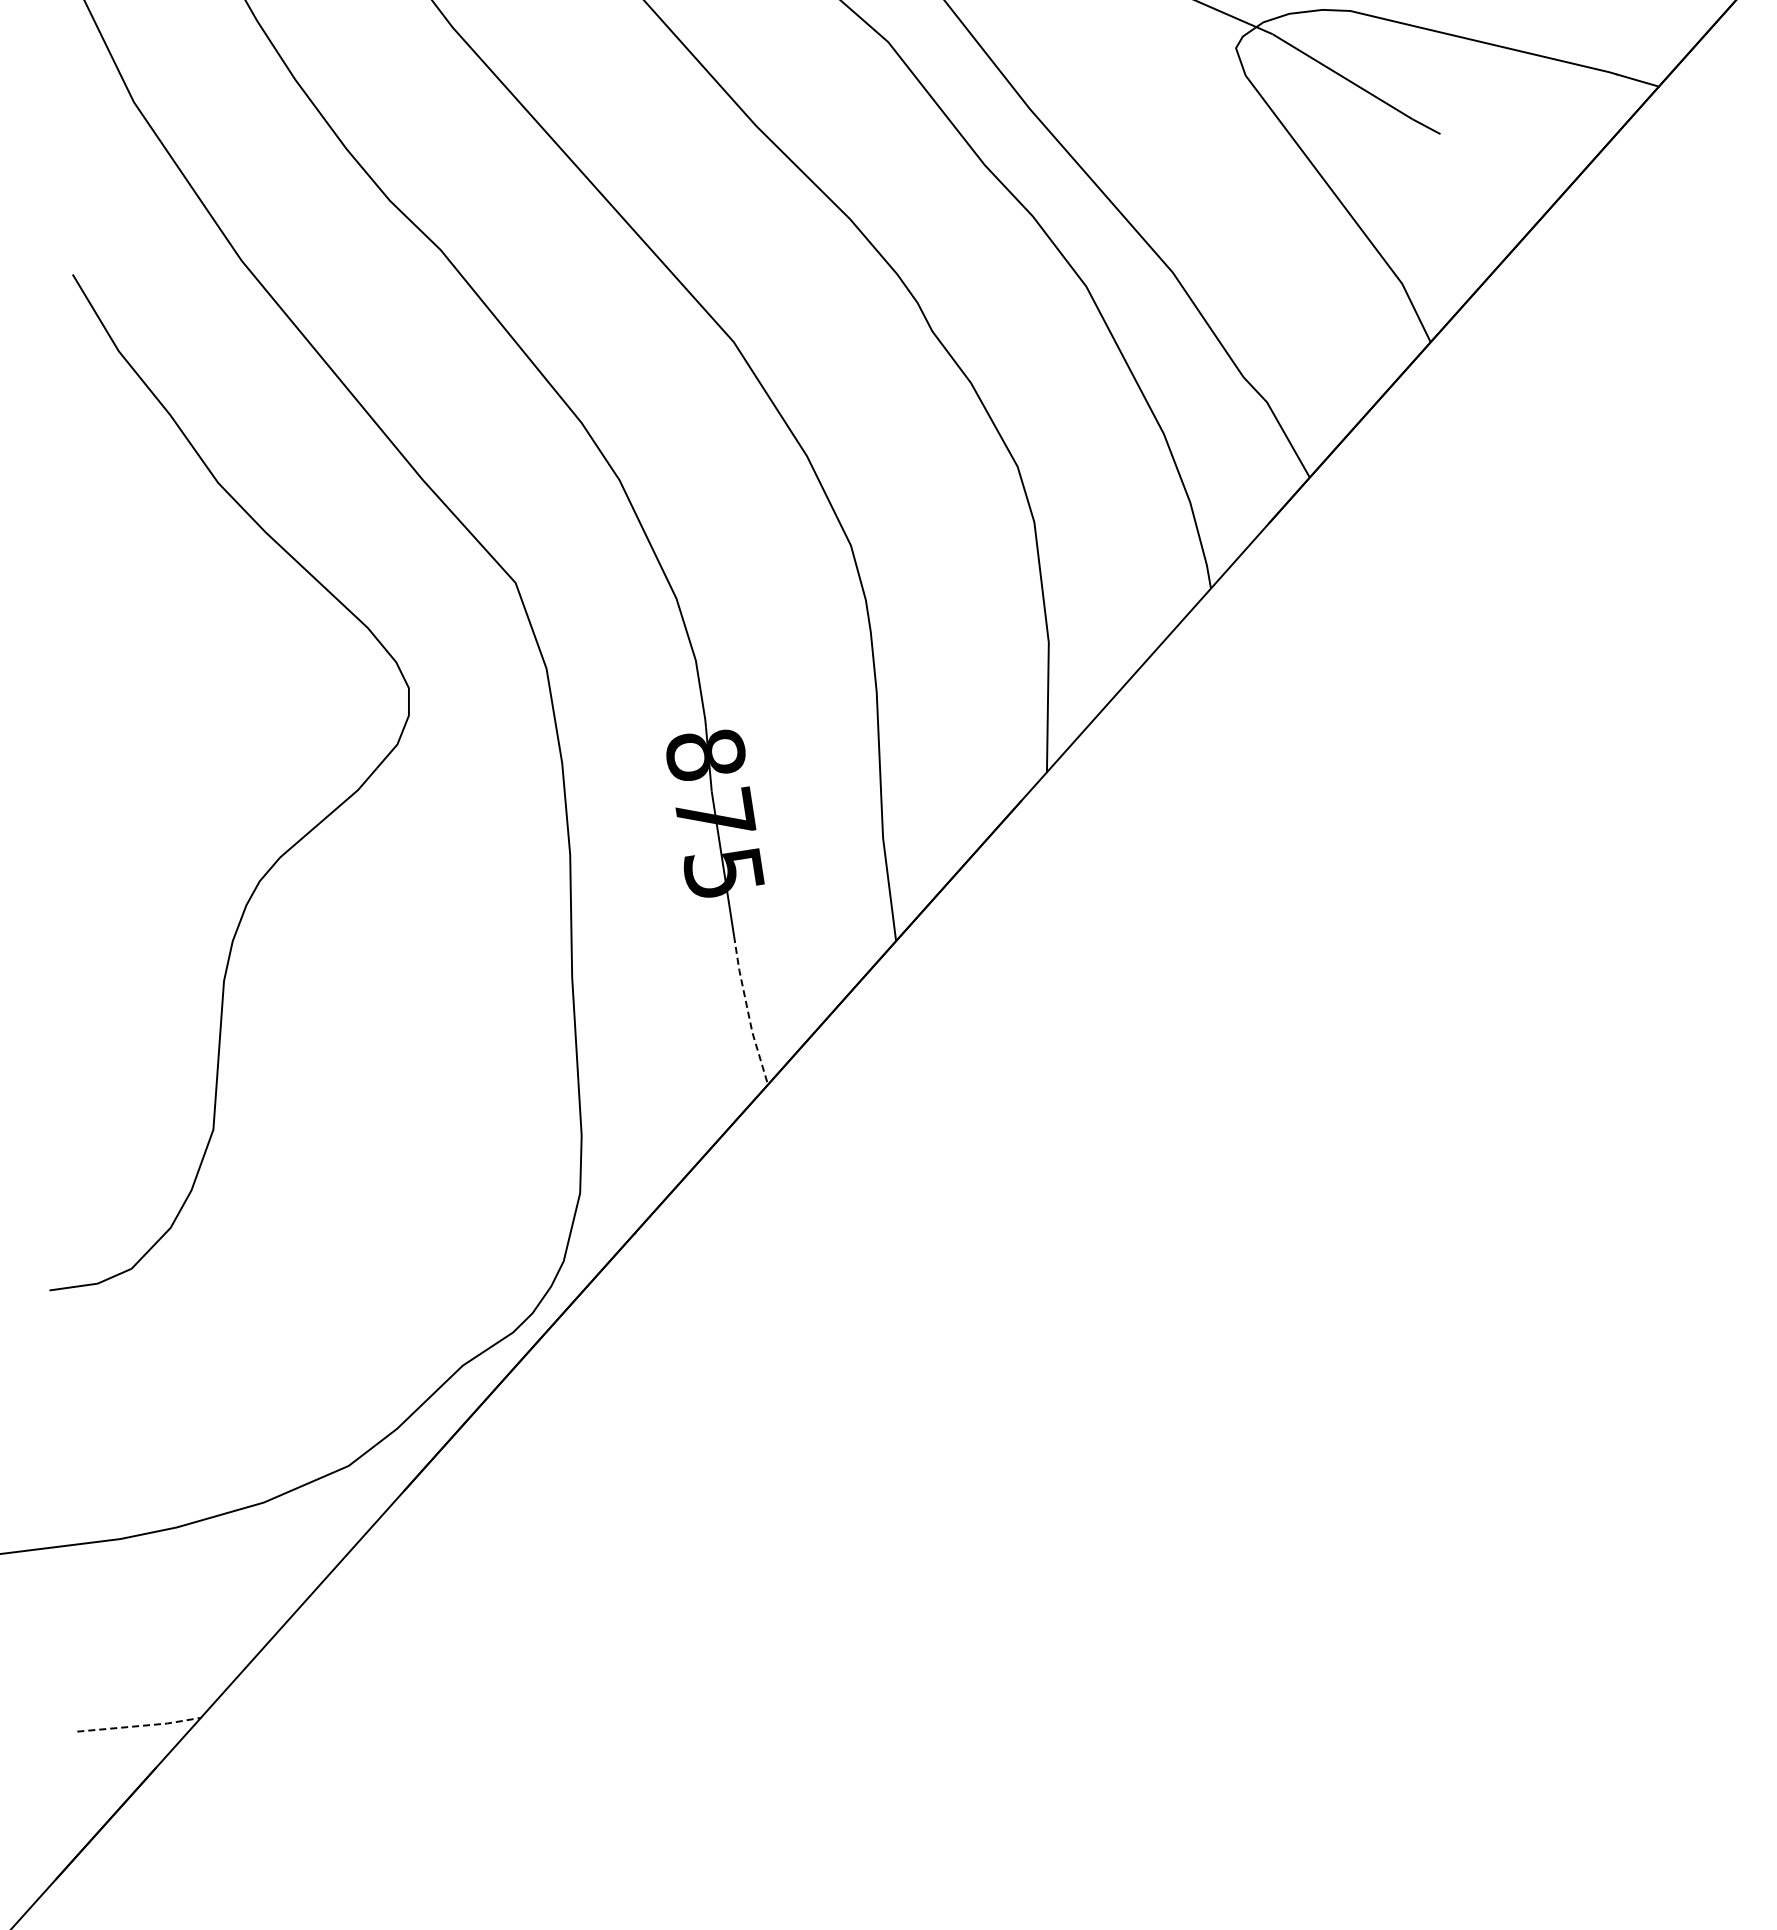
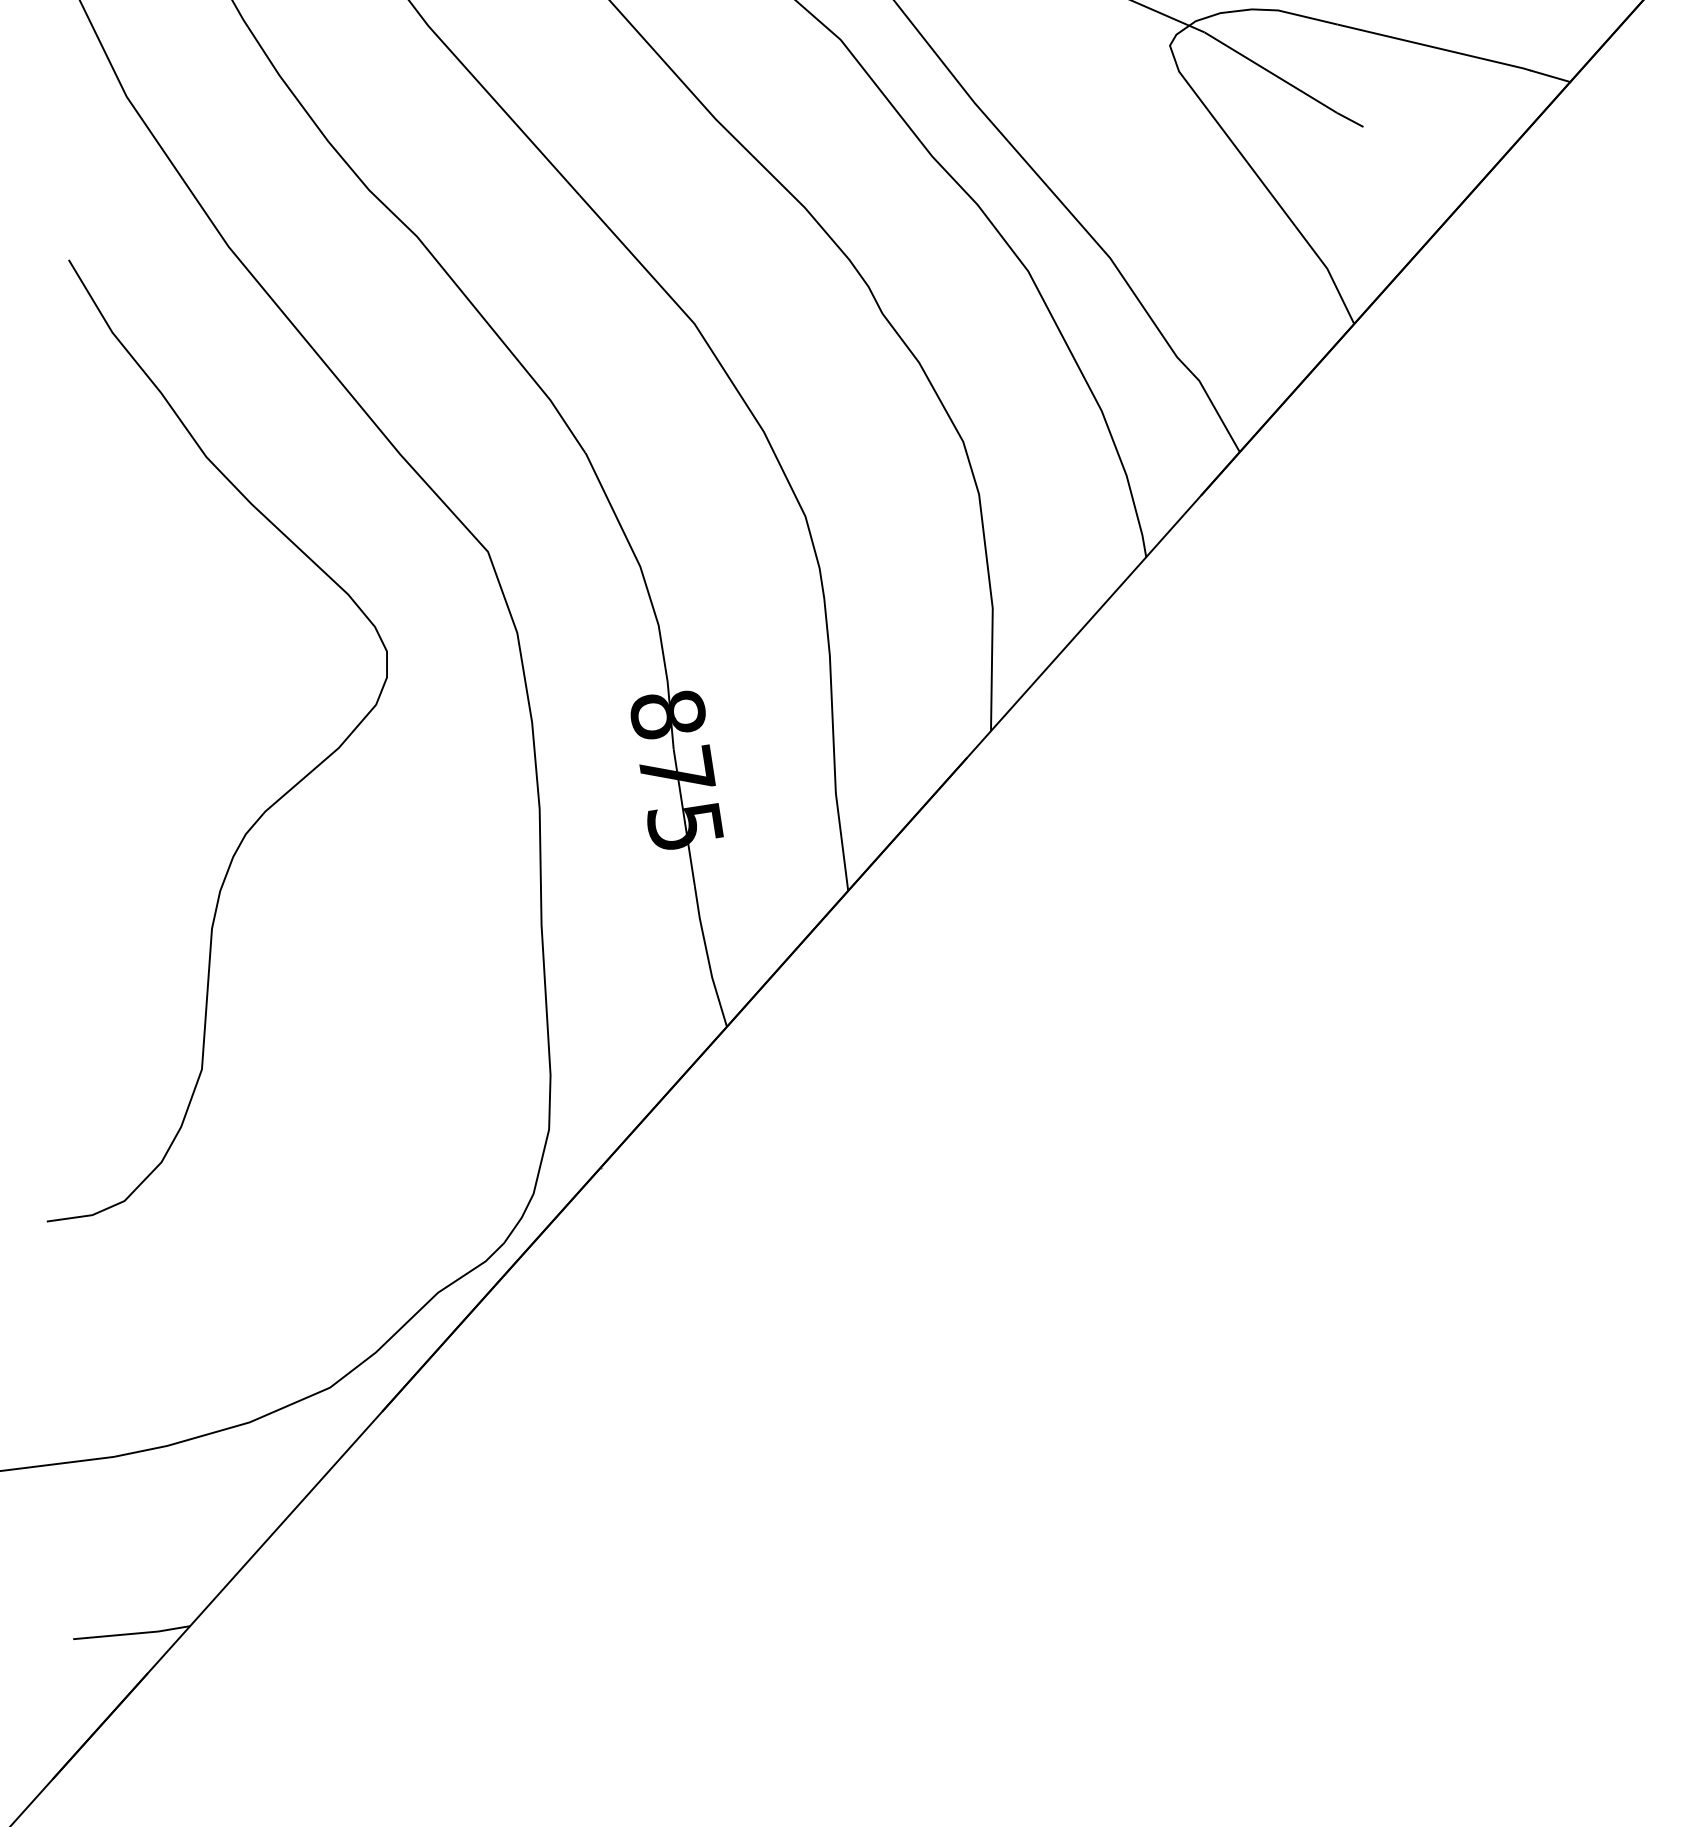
line: (747, 1011) -> (707, 957), dashed -> solid
line: (140, 1725) -> (132, 1633), dashed -> solid

